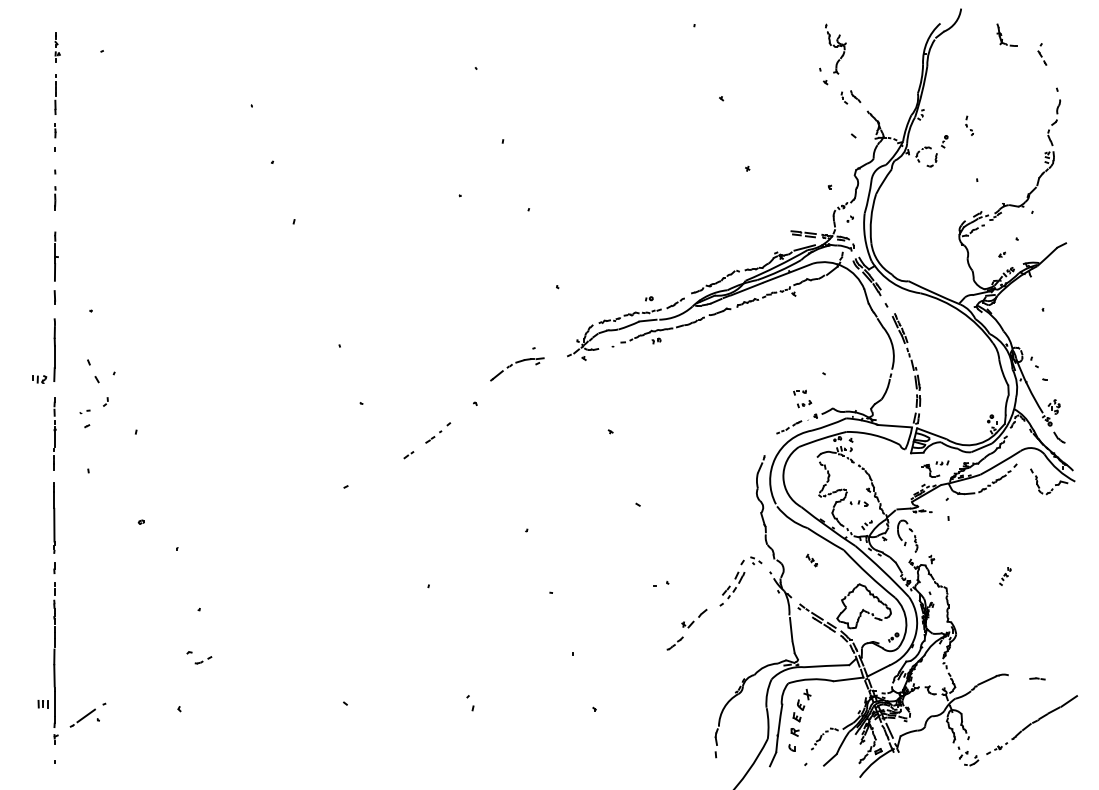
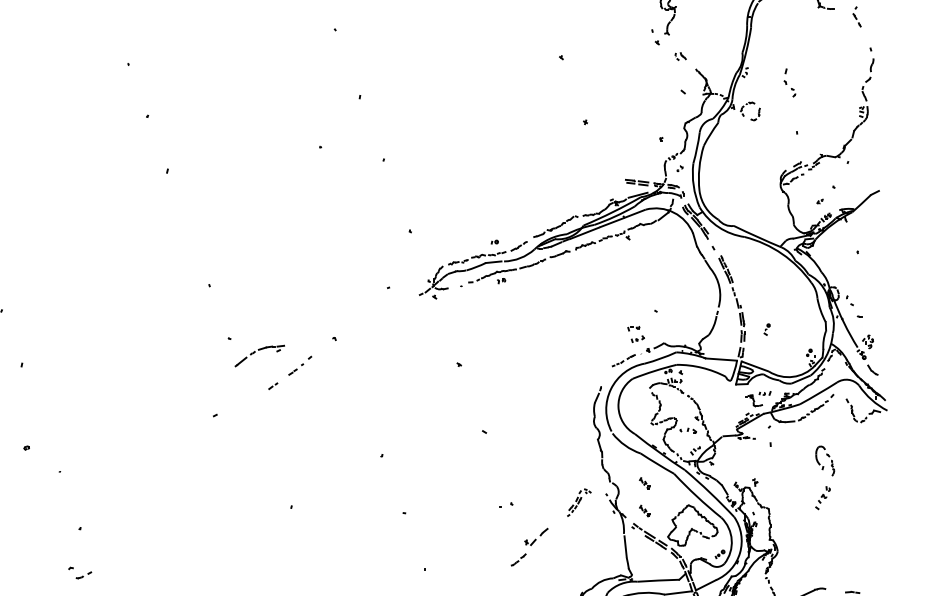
part: (850, 97) -> (680, 56), size x0.6
part: (969, 125) -> (789, 82), size x1.6
part: (944, 141) -> (766, 329), moved
part: (517, 369) -> (259, 356), moved
part: (907, 535) -> (824, 460), moved
part: (1005, 576) -> (823, 498), size x1.4
part: (740, 581) -> (578, 502), size x0.6
part: (811, 590) -> (644, 511), added

